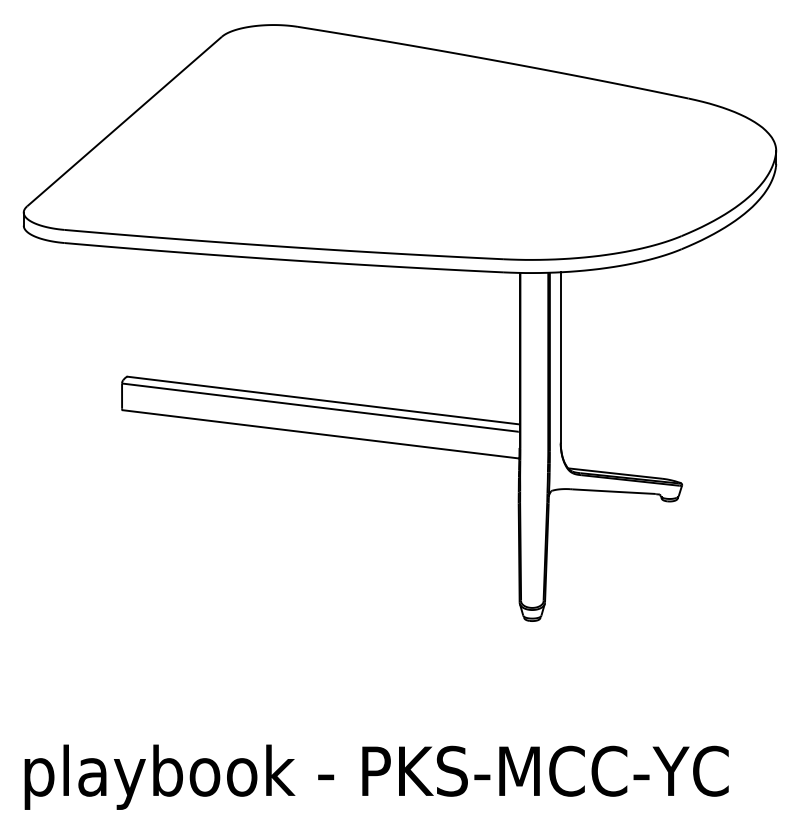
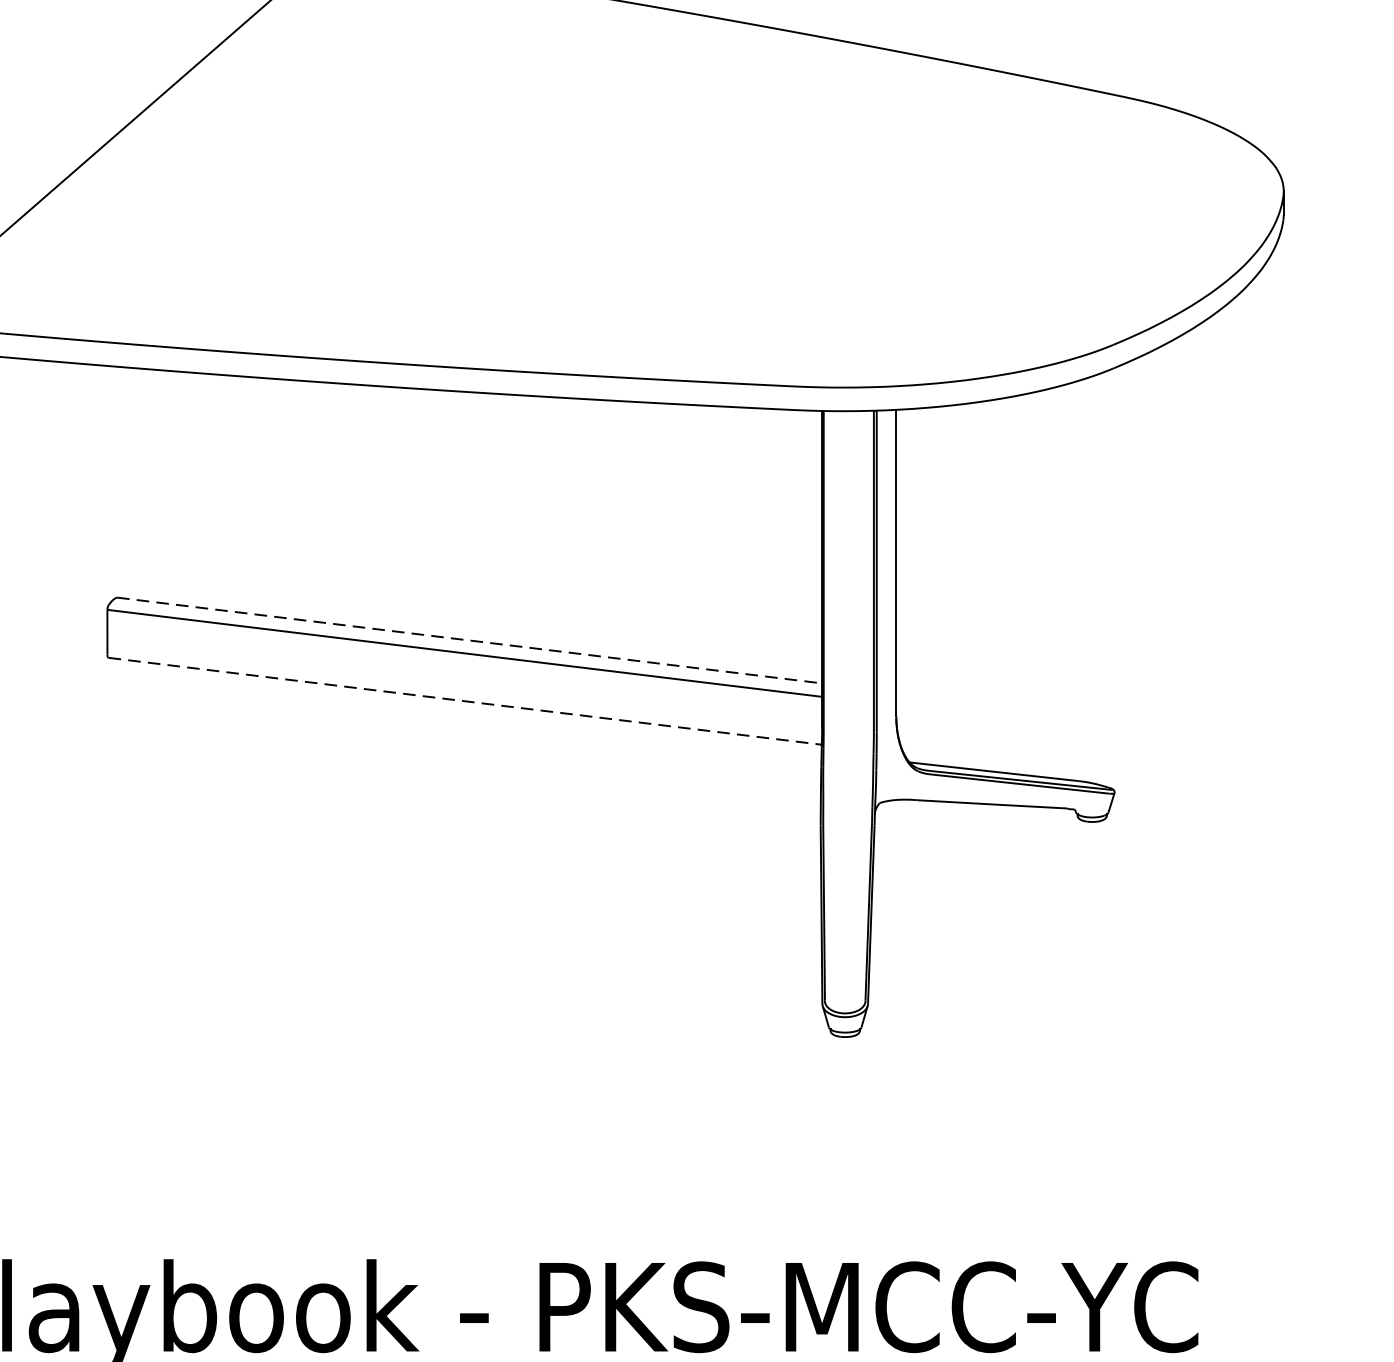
line: (323, 400) -> (469, 640), solid -> dashed
line: (320, 434) -> (464, 701), solid -> dashed

